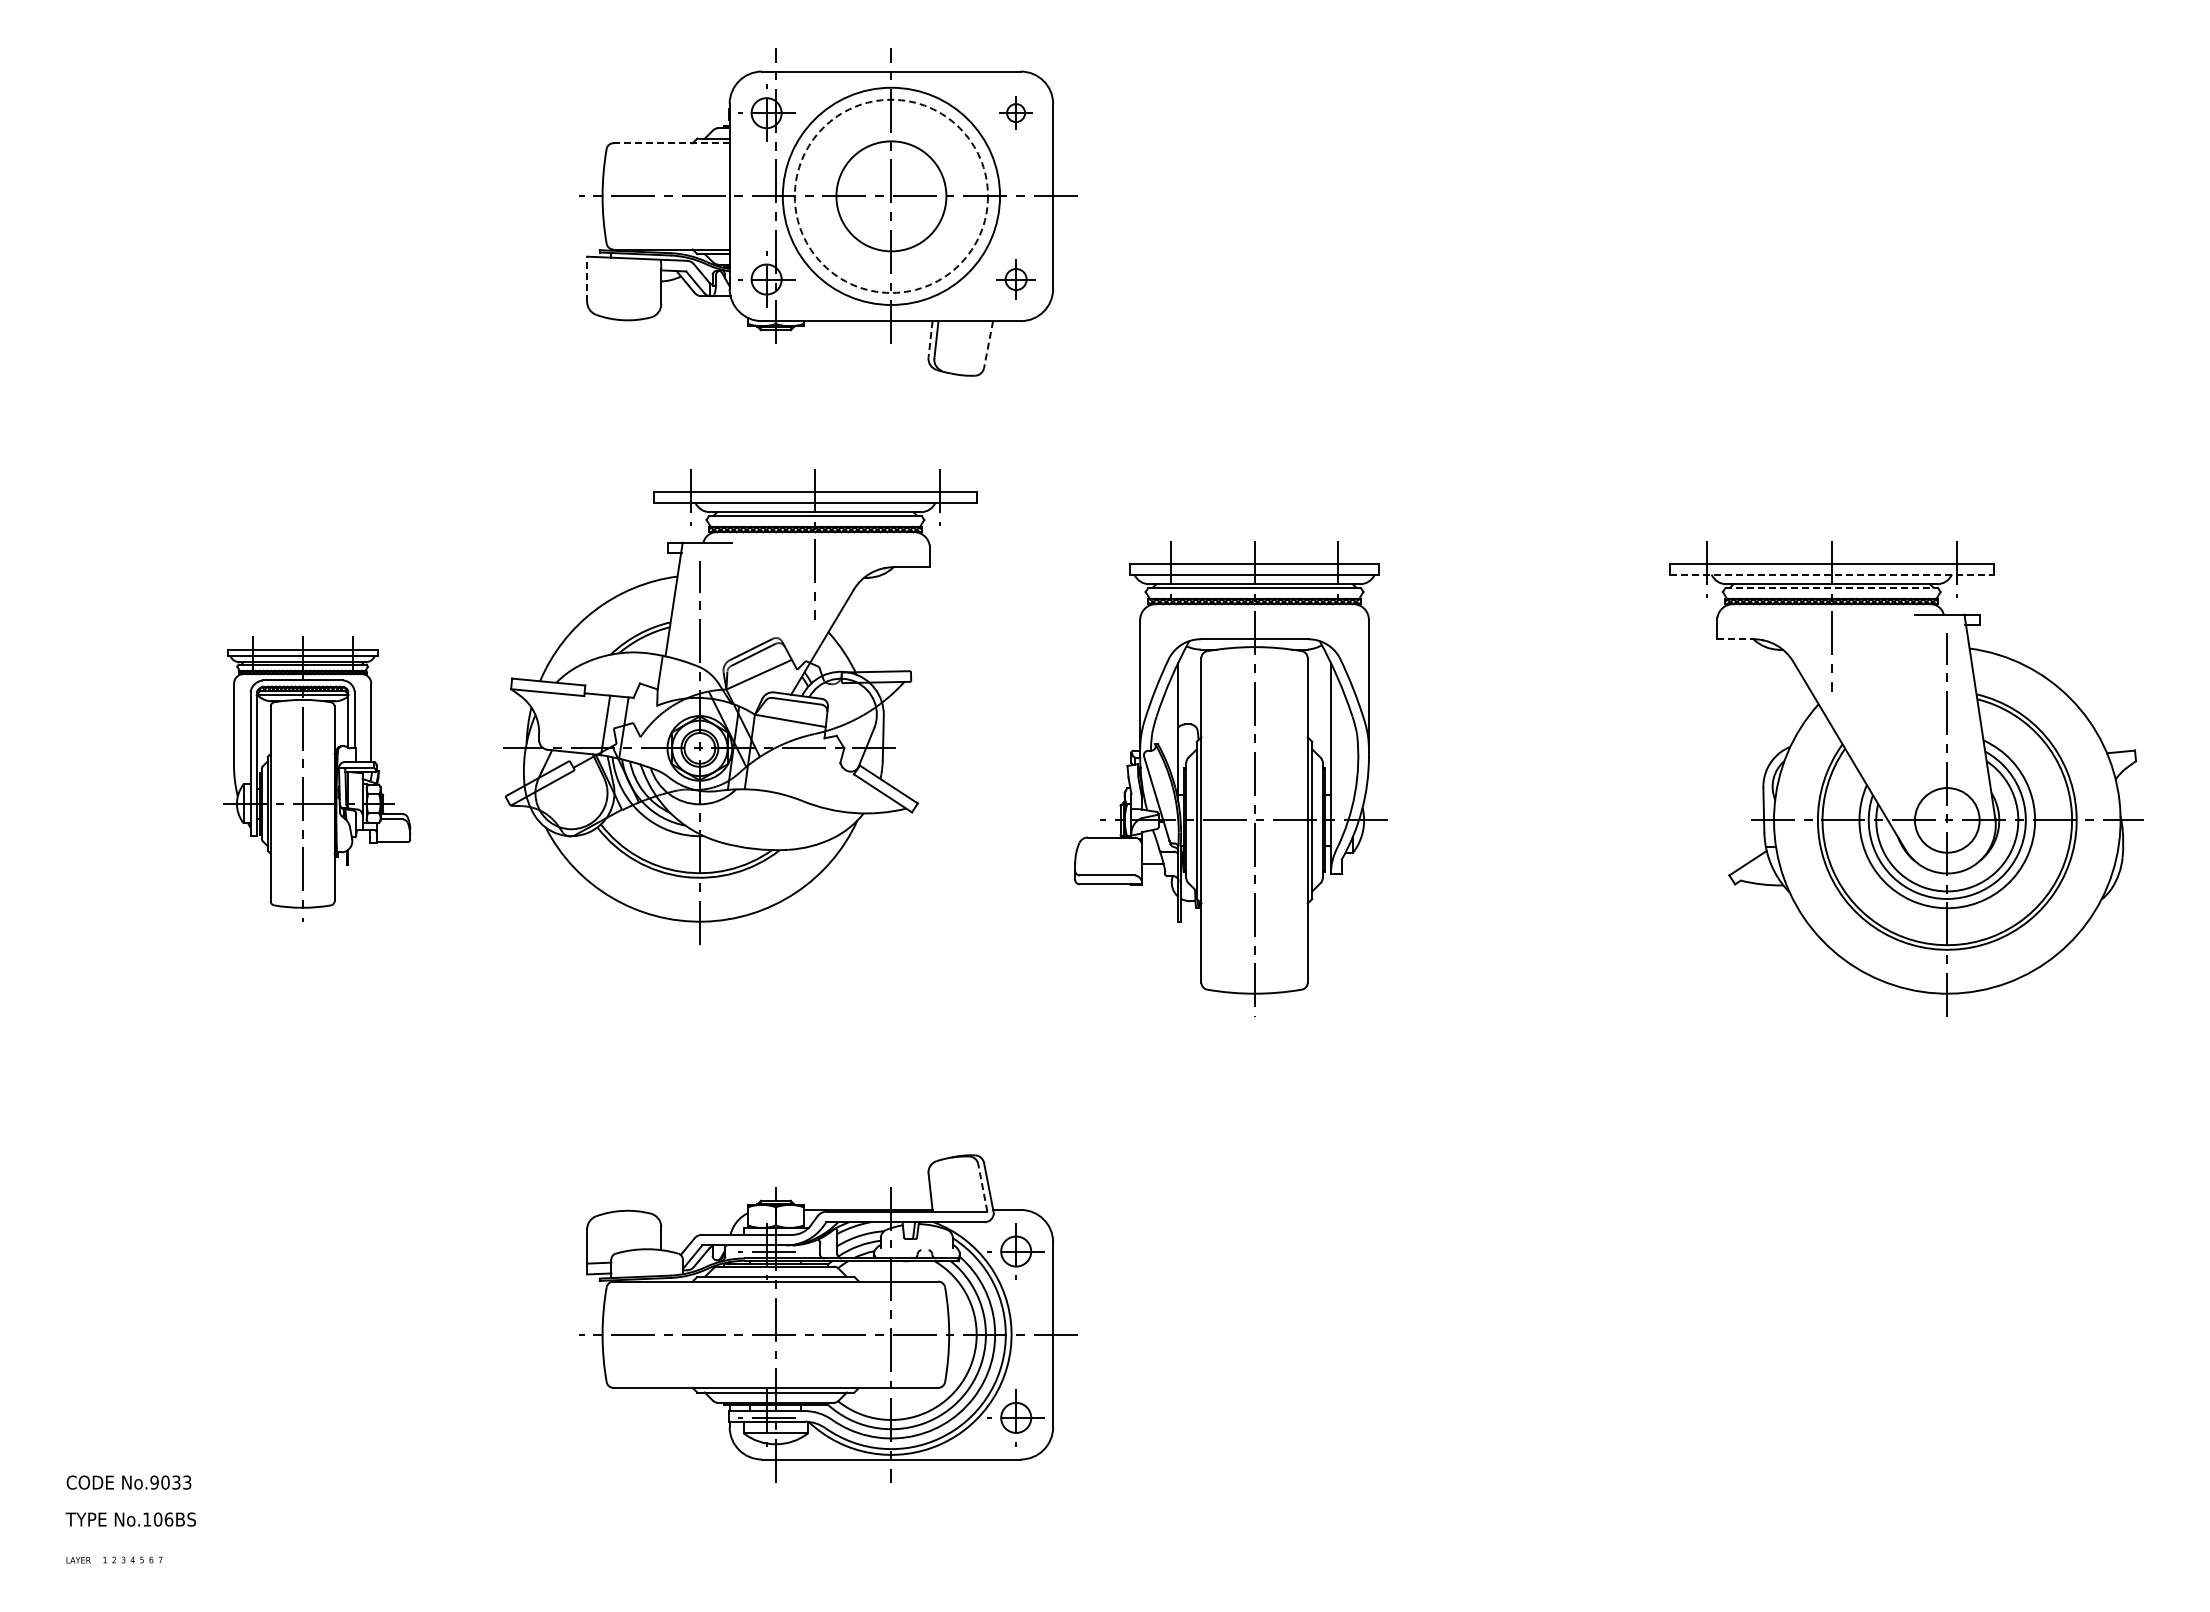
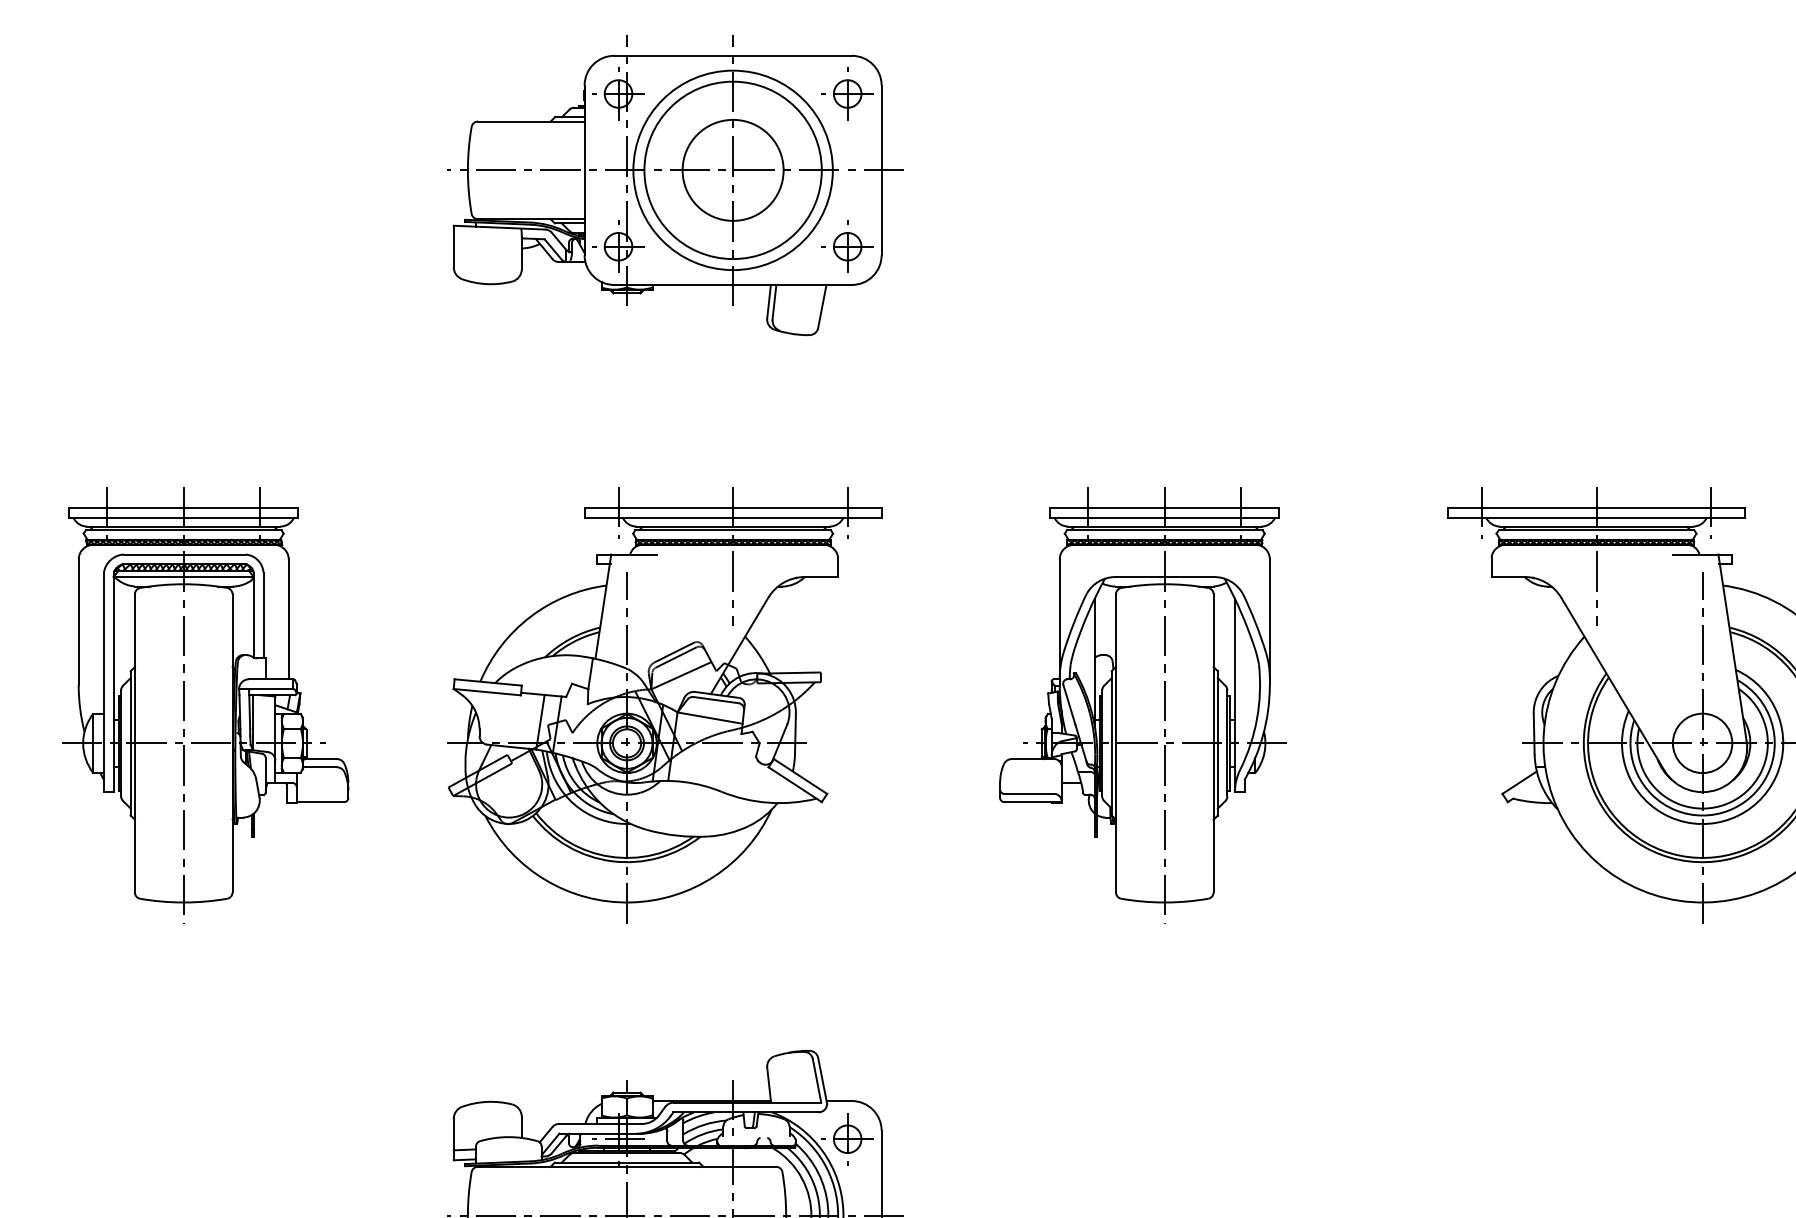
part: (1015, 112) -> (847, 93), size x1.67
line: (672, 143) -> (532, 121), dashed -> solid
circle: (891, 195) -> (733, 169), dashed -> solid
line: (587, 279) -> (454, 246), dashed -> solid
part: (1015, 279) -> (847, 246), size x1.43
line: (930, 339) -> (769, 301), dashed -> solid
line: (988, 344) -> (822, 306), dashed -> solid
line: (1831, 574) -> (1596, 517), dashed -> solid
line: (1831, 588) -> (1596, 530), dashed -> solid
line: (1736, 639) -> (1509, 577), dashed -> solid
part: (740, 706) -> (664, 704), moved
part: (316, 778) -> (205, 704), size x1.67
part: (1230, 778) -> (1142, 704), moved
line: (982, 1187) -> (816, 1080), dashed -> solid

